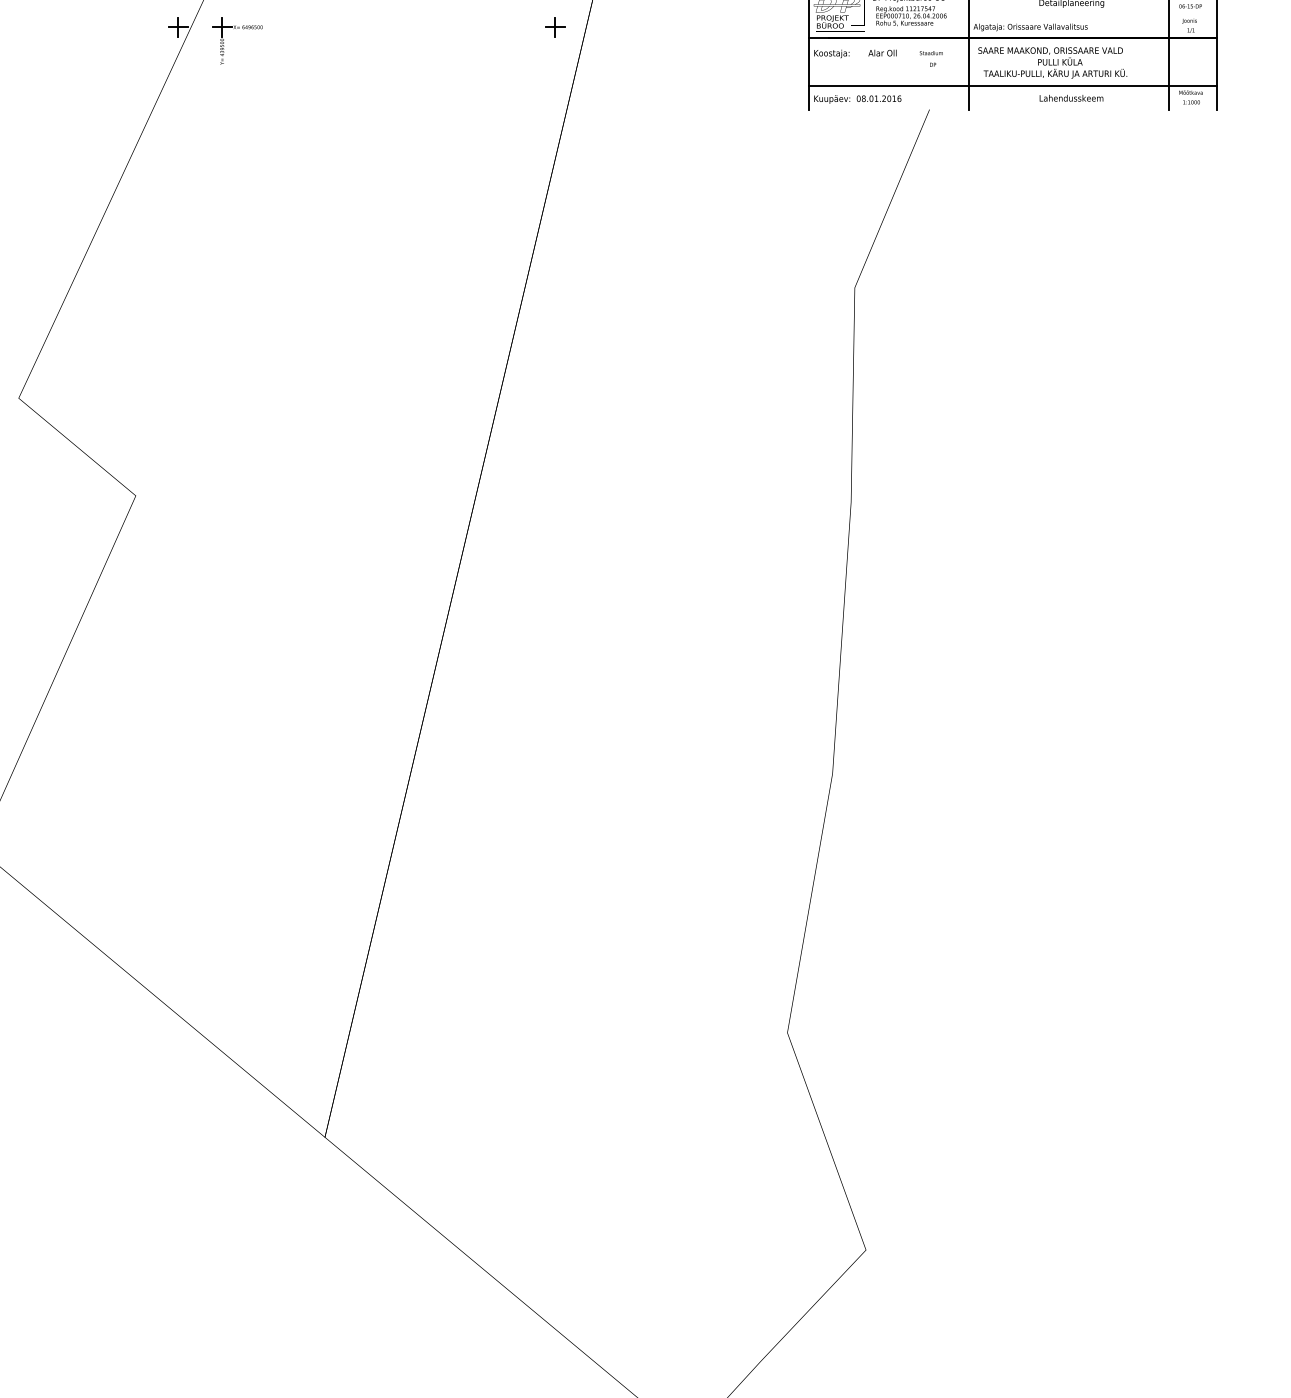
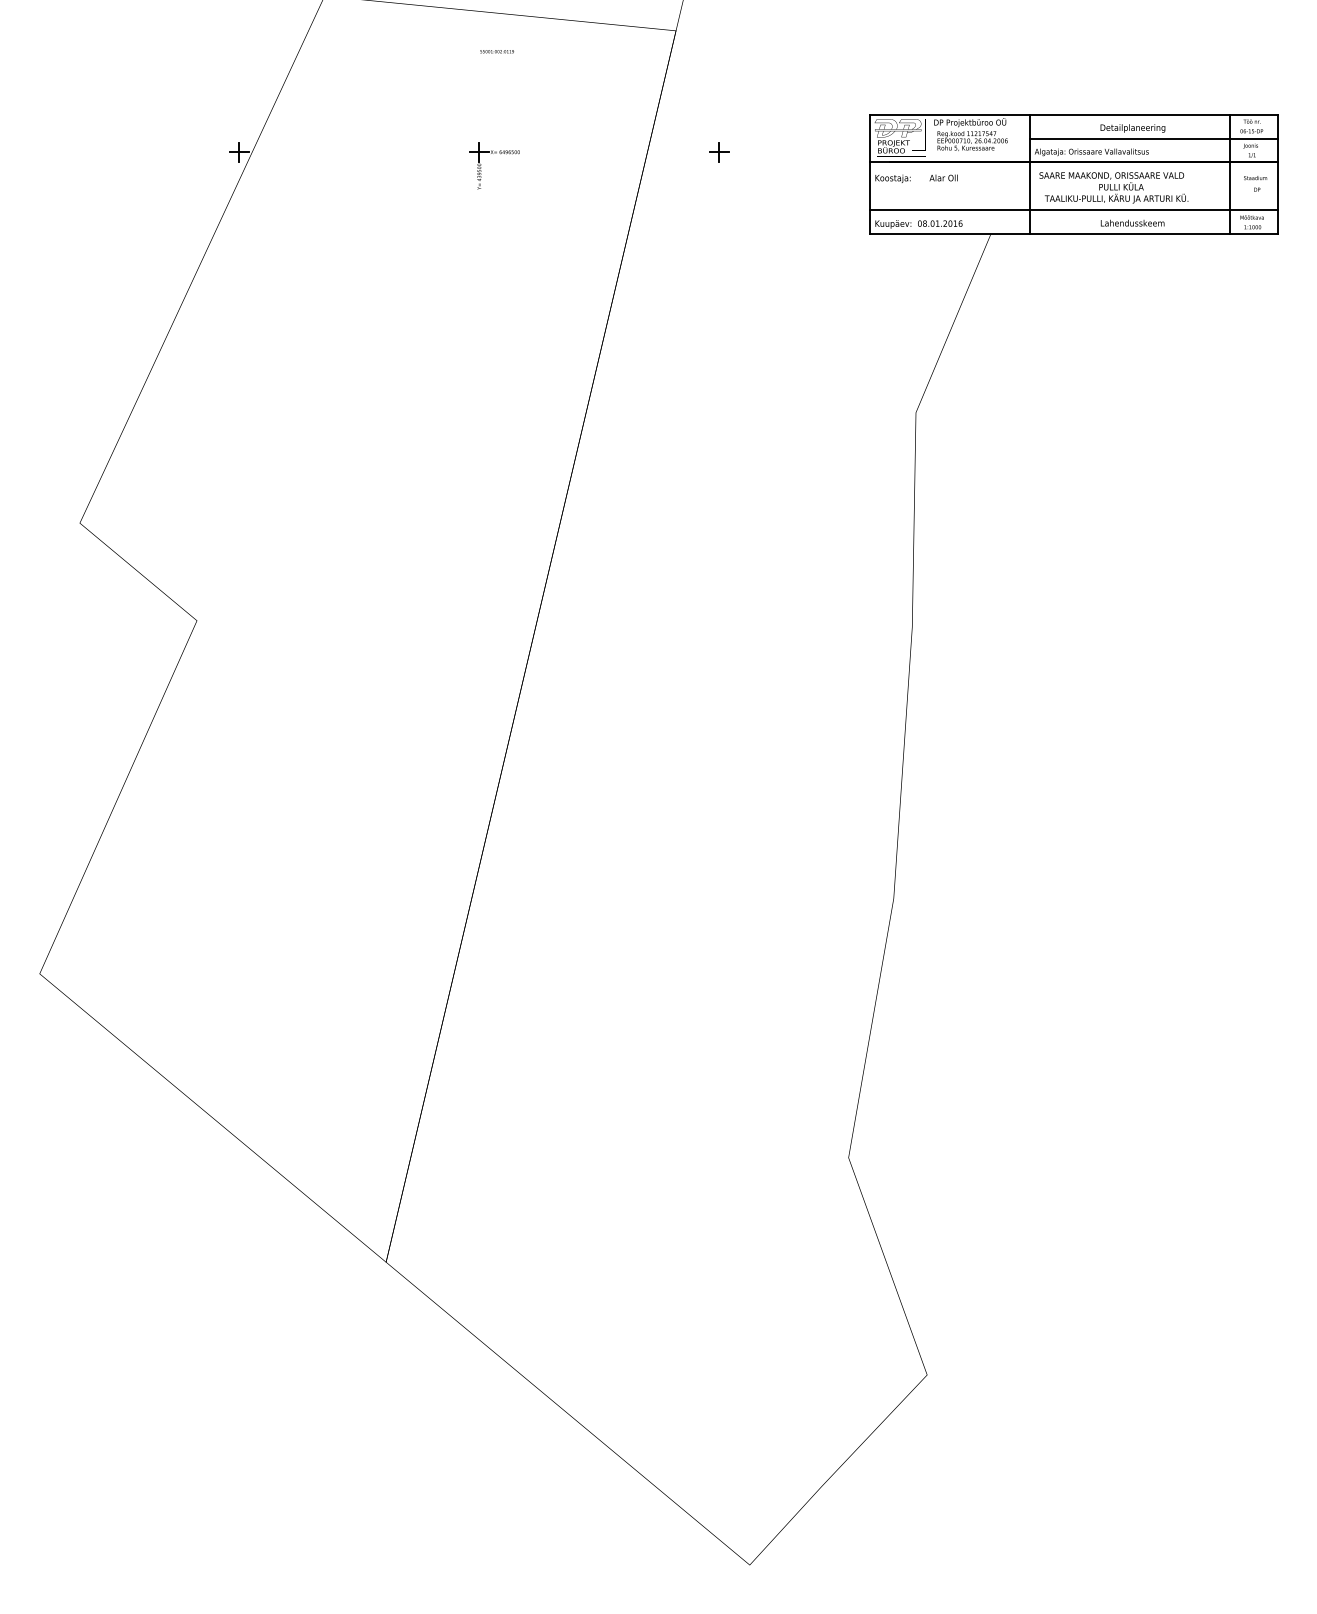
line: (1092, 13) -> (1153, 138), added
part: (555, 27) -> (719, 152), moved
part: (237, 28) -> (494, 153), moved
text: (931, 58) -> (1255, 183), moved
line: (1012, 109) -> (1073, 234), added

